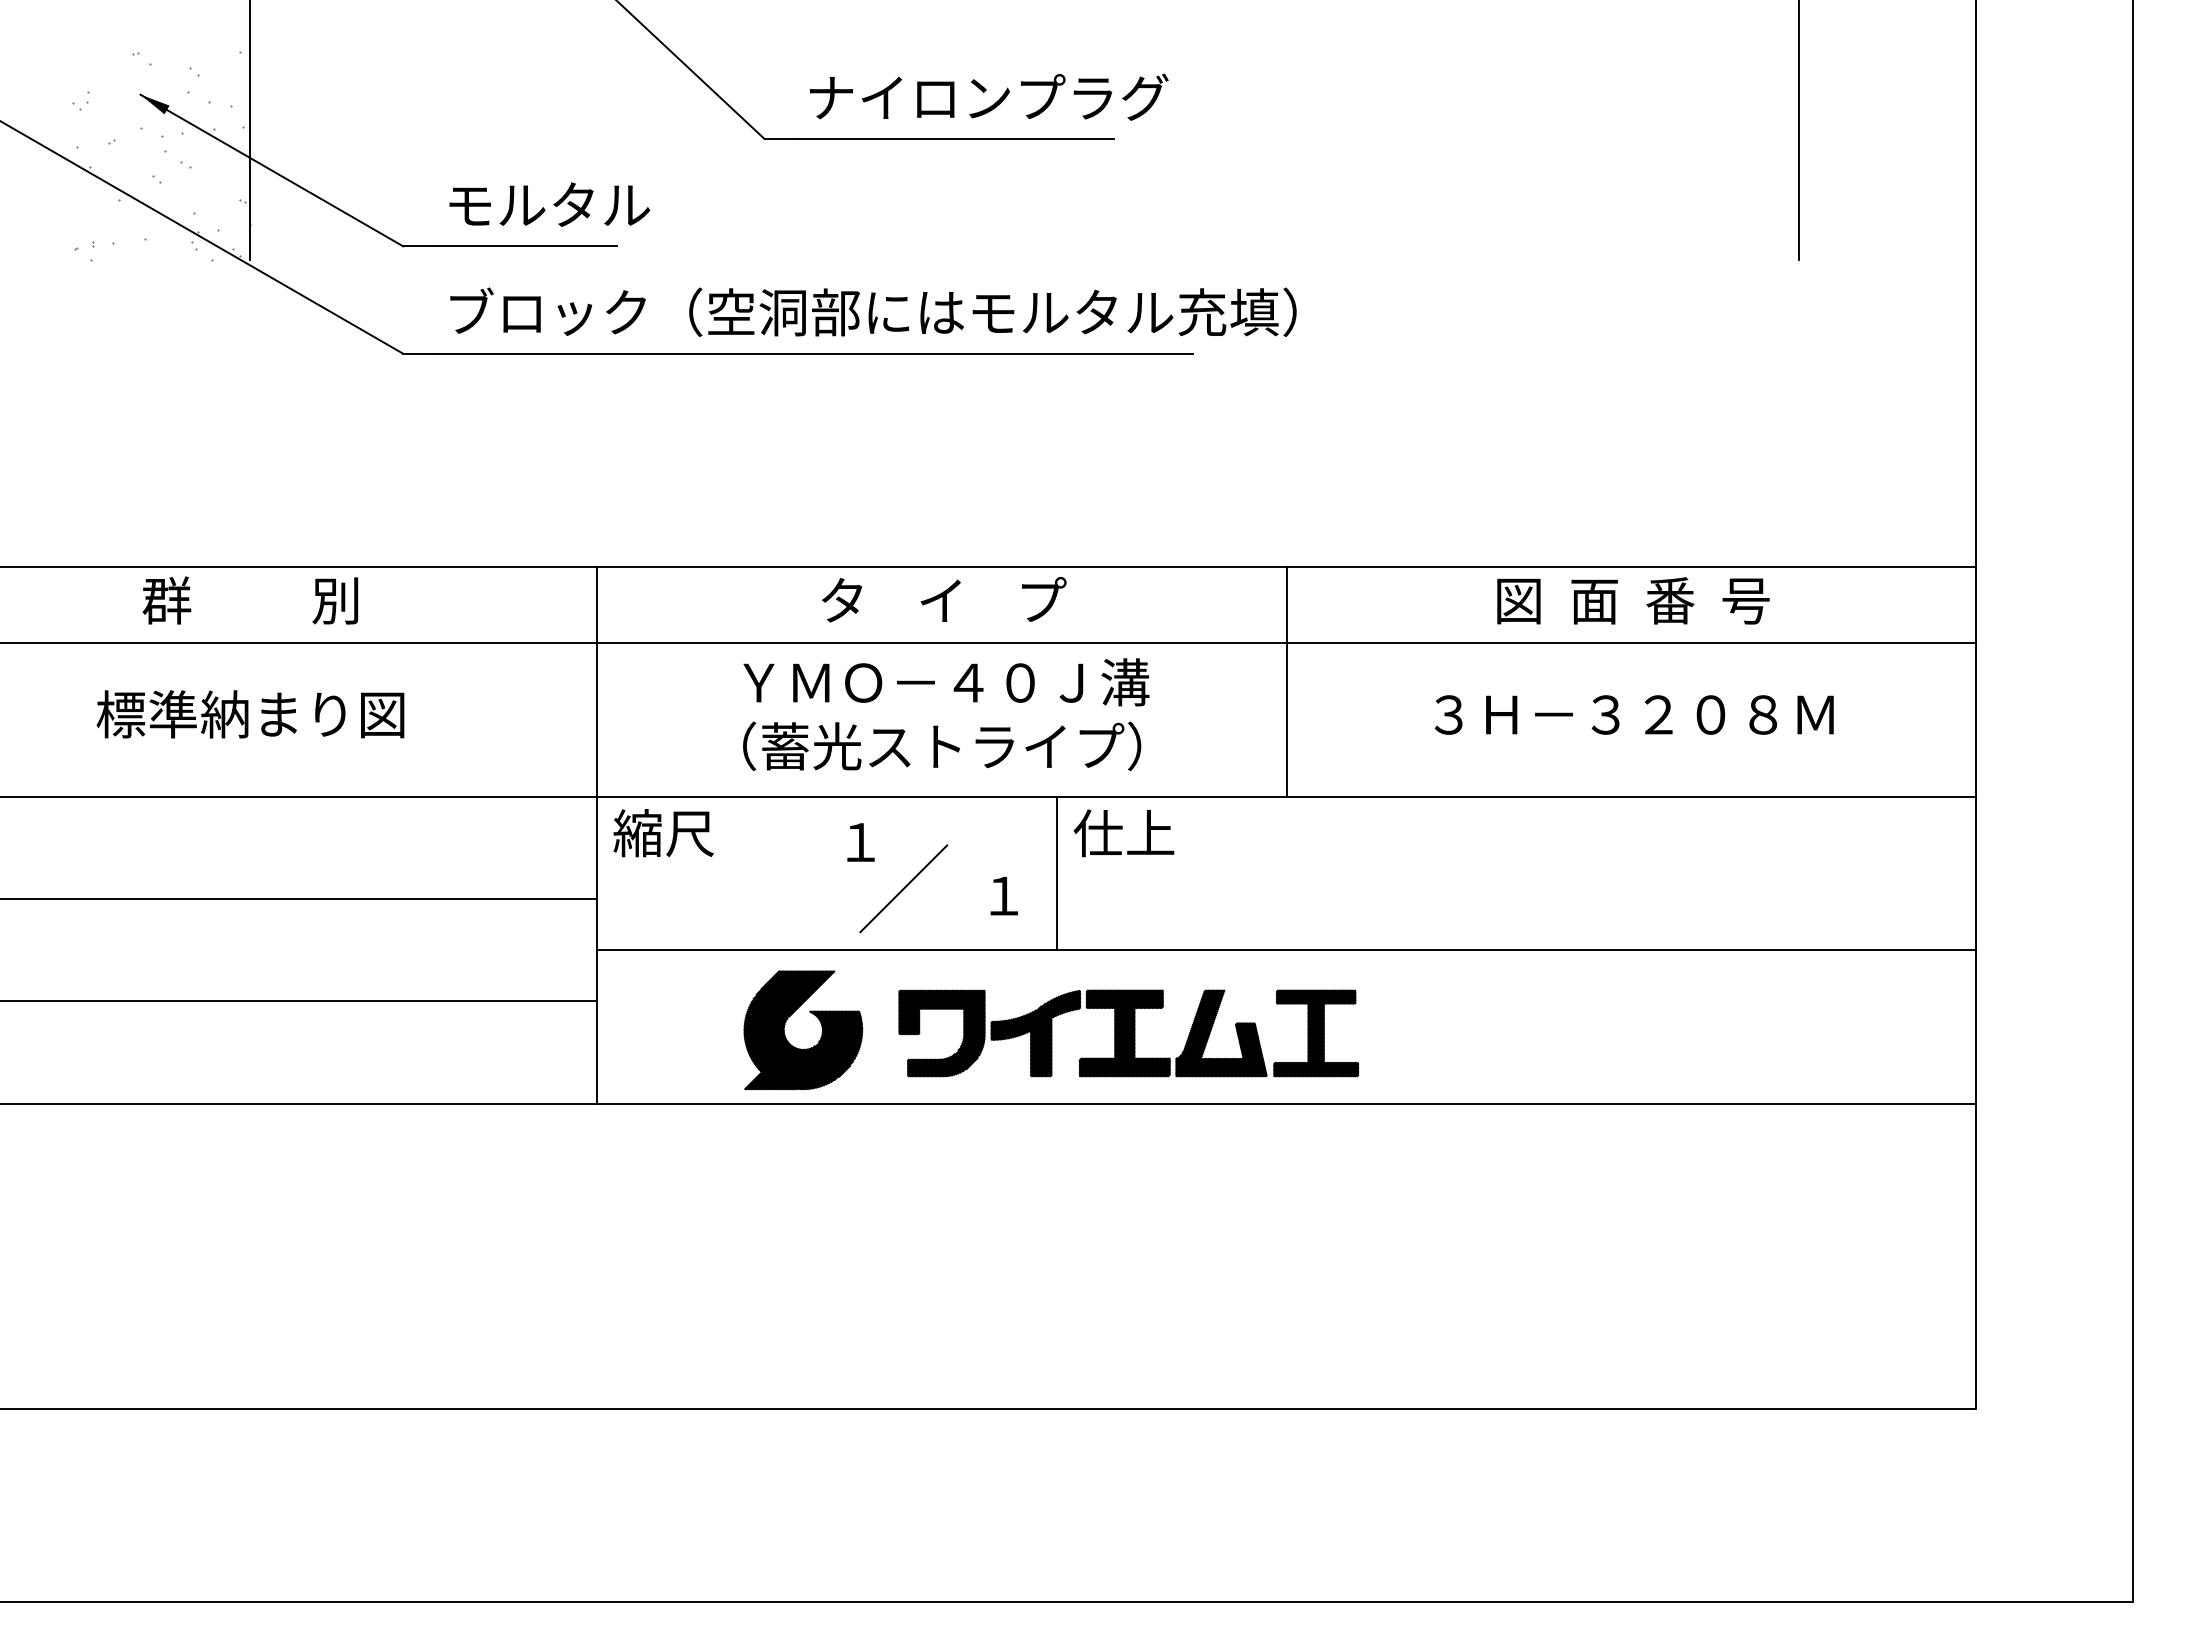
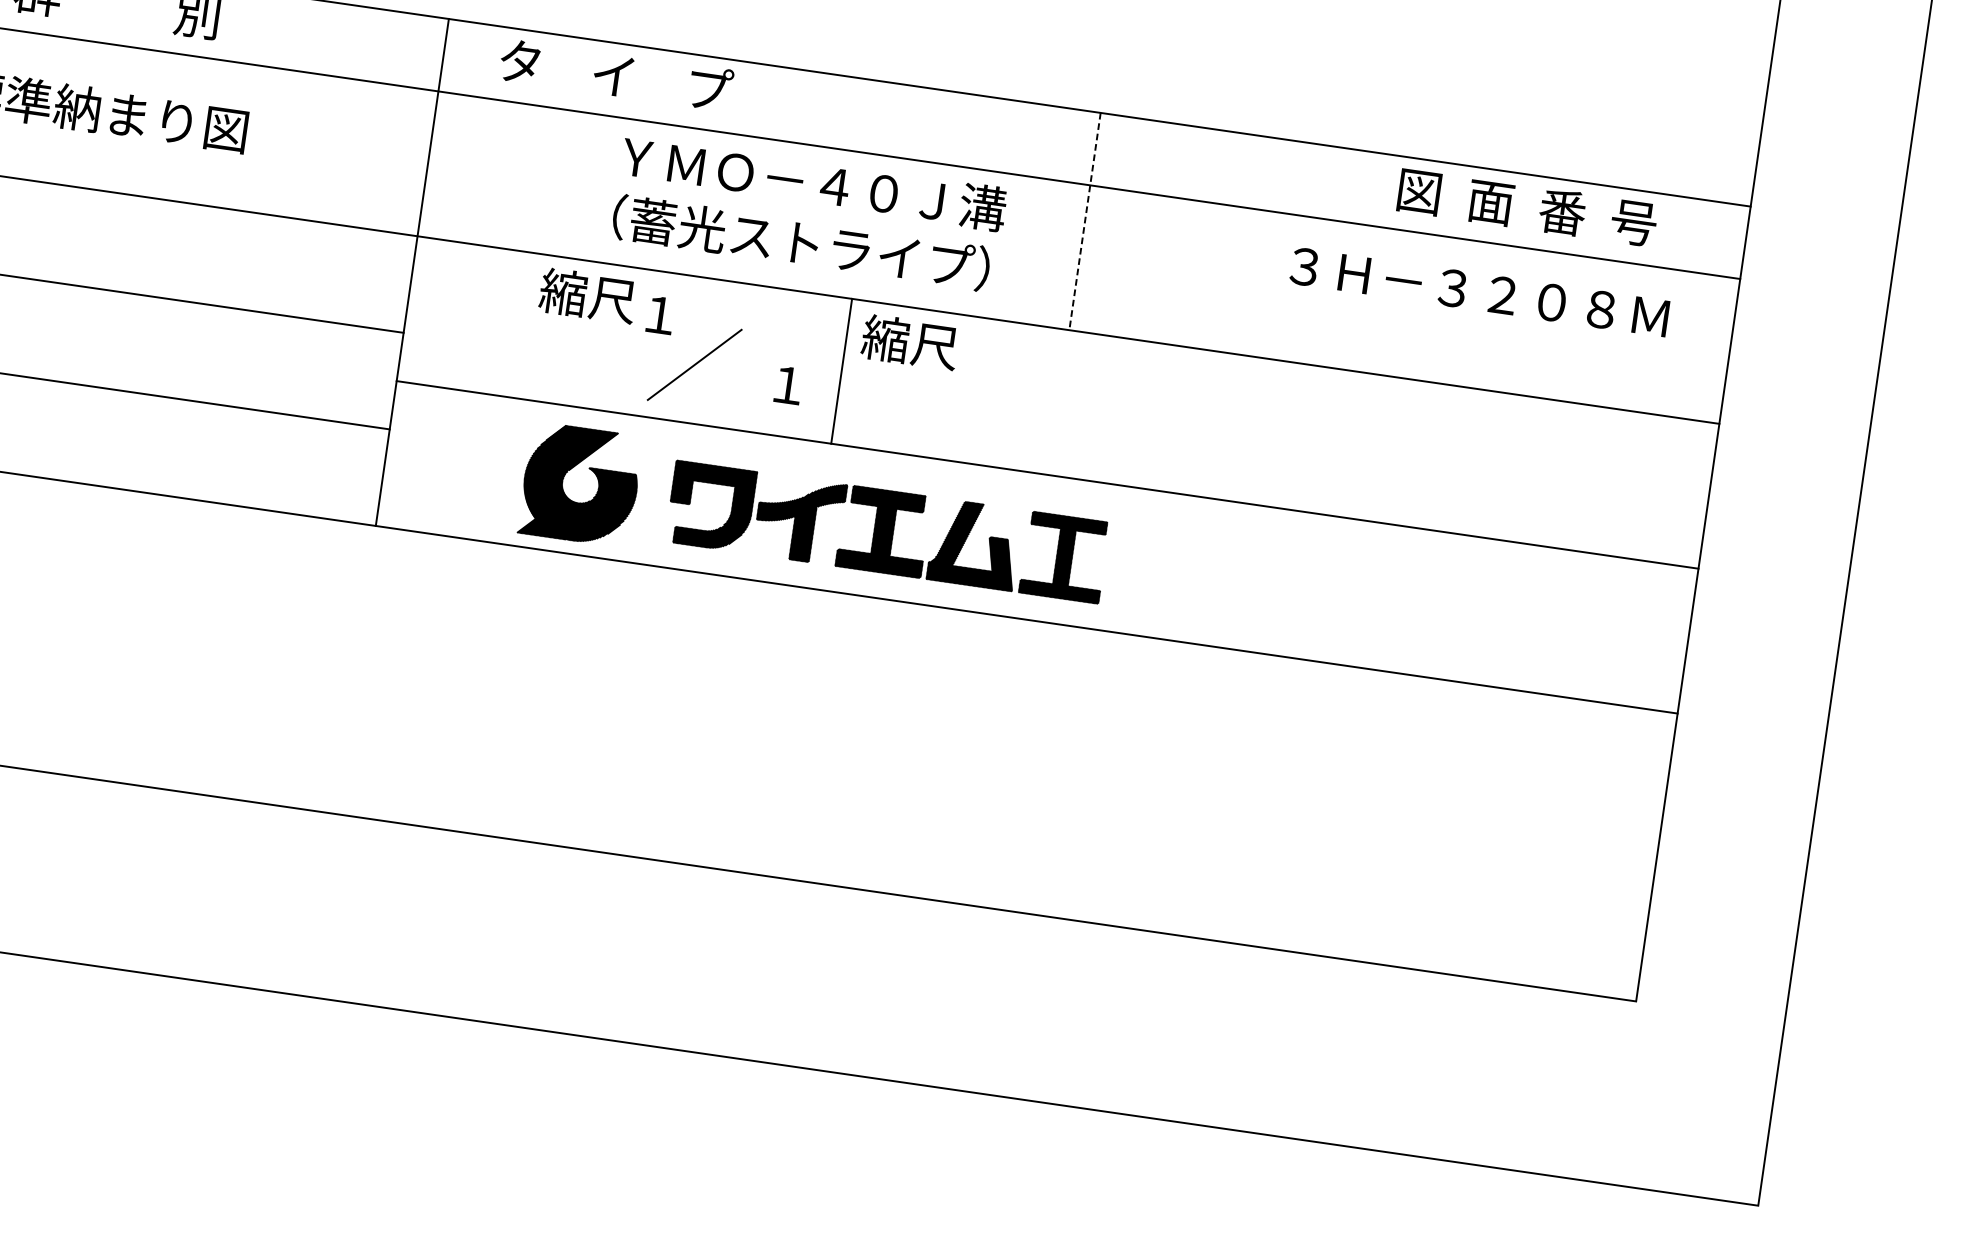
text: (944, 599) -> (616, 74), moved
text: (1633, 600) -> (1527, 207), moved
line: (1287, 682) -> (1085, 222), solid -> dashed
text: (946, 714) -> (809, 213), moved
text: (1633, 714) -> (1478, 291), moved
text: (663, 833) -> (587, 296), moved
text: (1123, 833) -> (909, 342), 仕上 -> 縮尺

